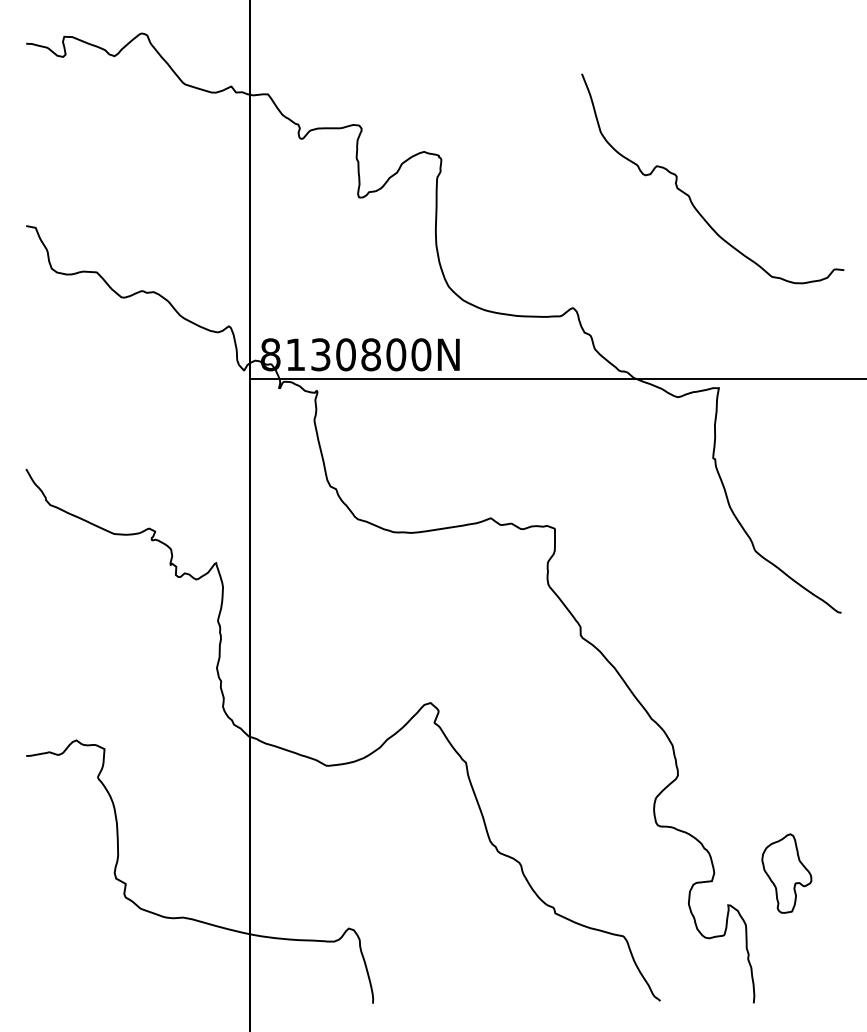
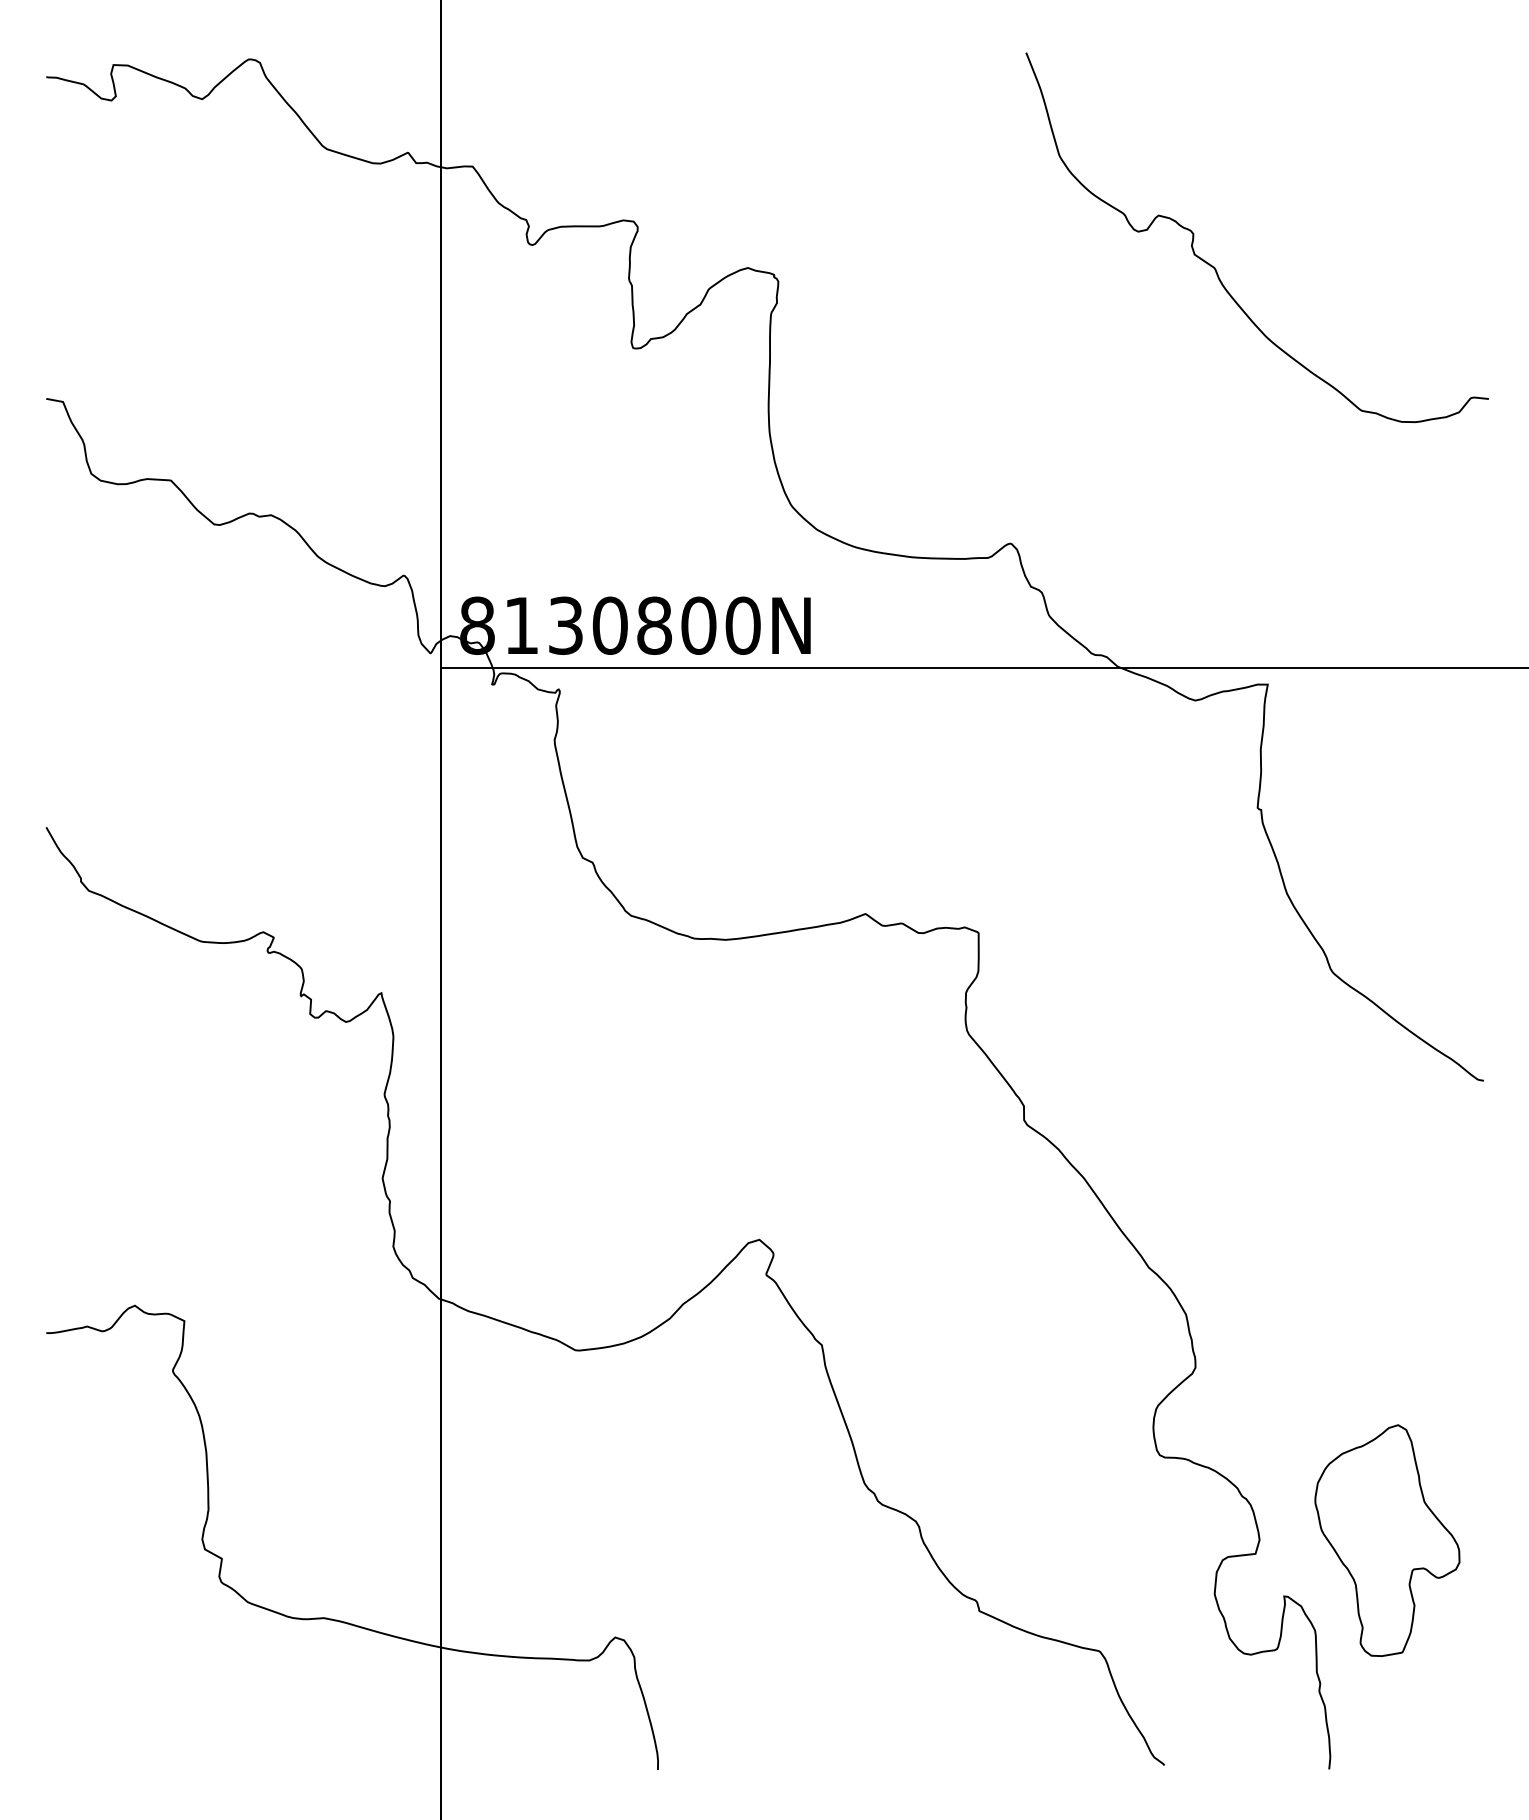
curve: (690, 196) -> (1217, 269), moved
part: (786, 873) -> (1386, 1540), size x1.67

